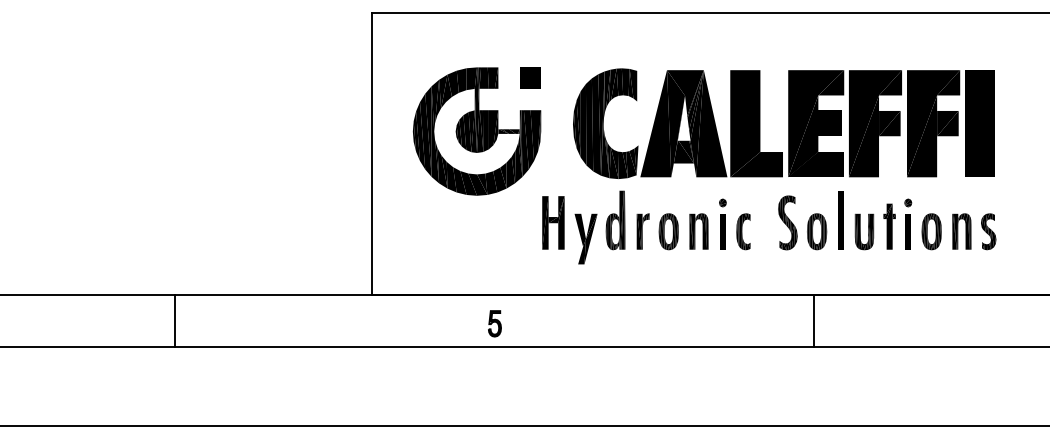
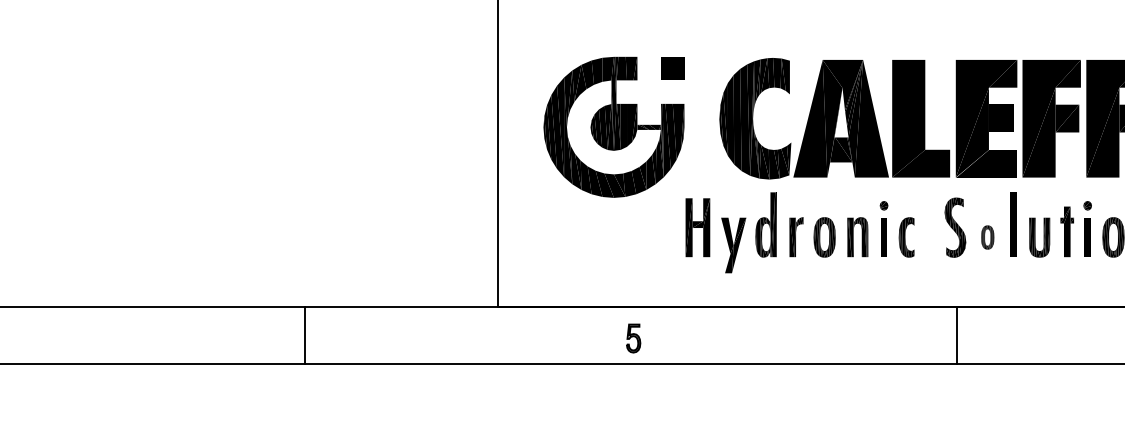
part: (817, 231) -> (988, 237), size x0.6
line: (174, 320) -> (304, 334), moved
line: (814, 320) -> (957, 334), moved

